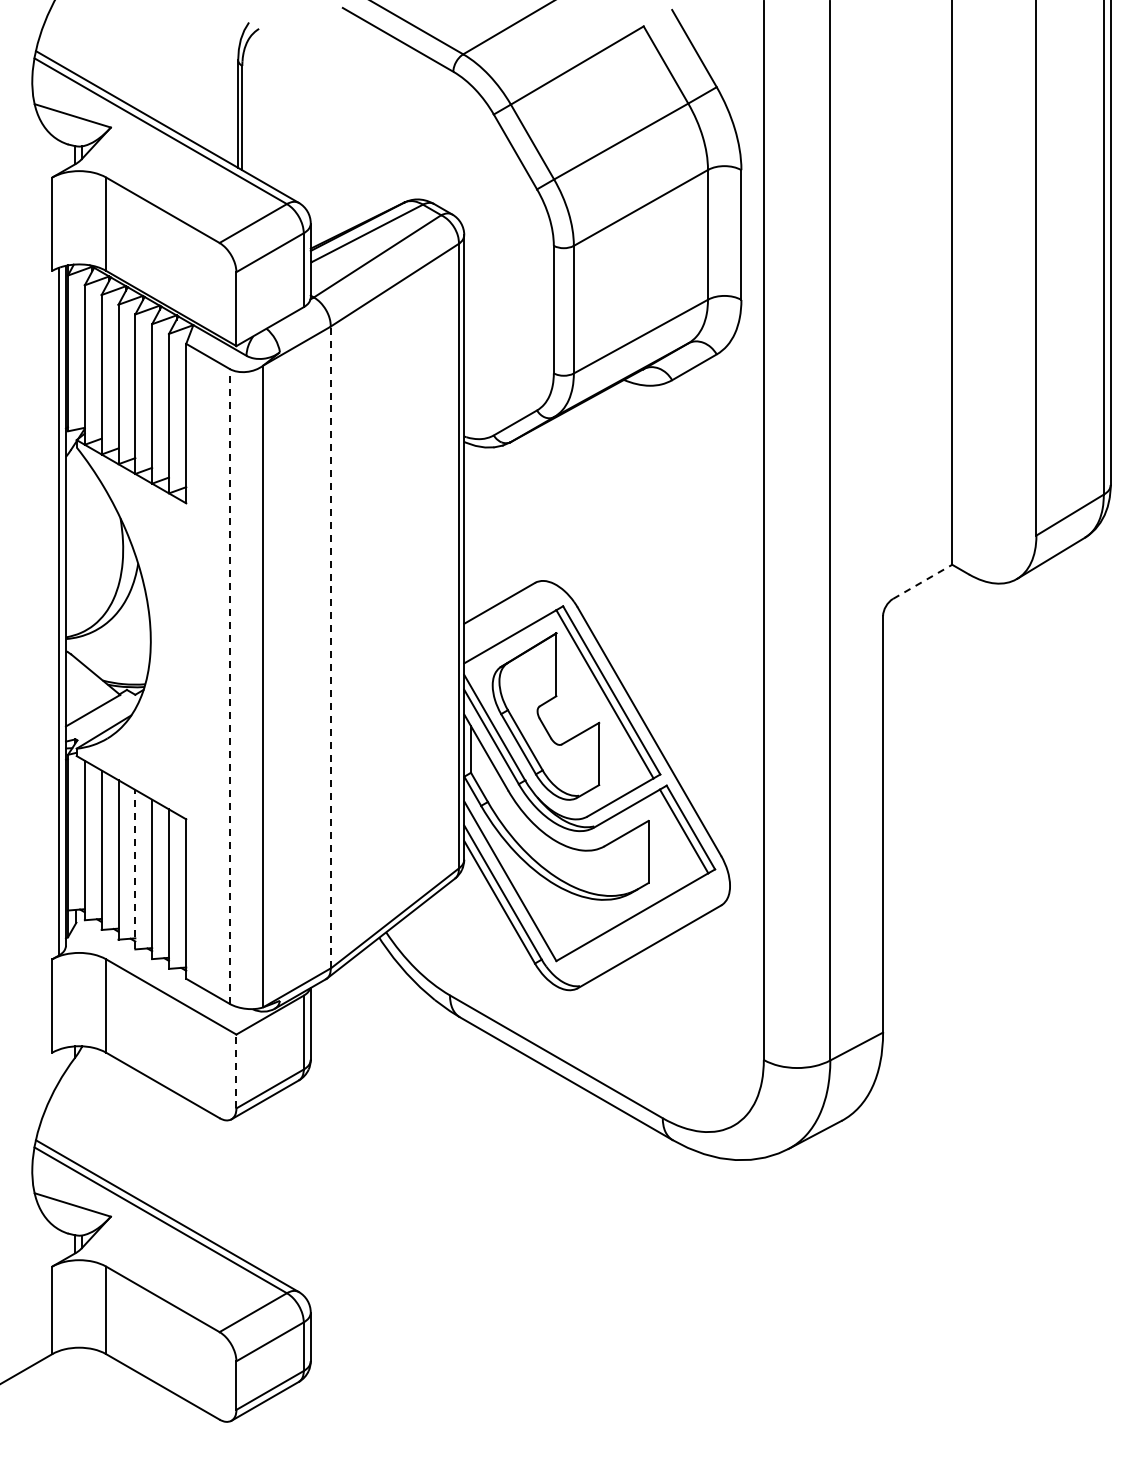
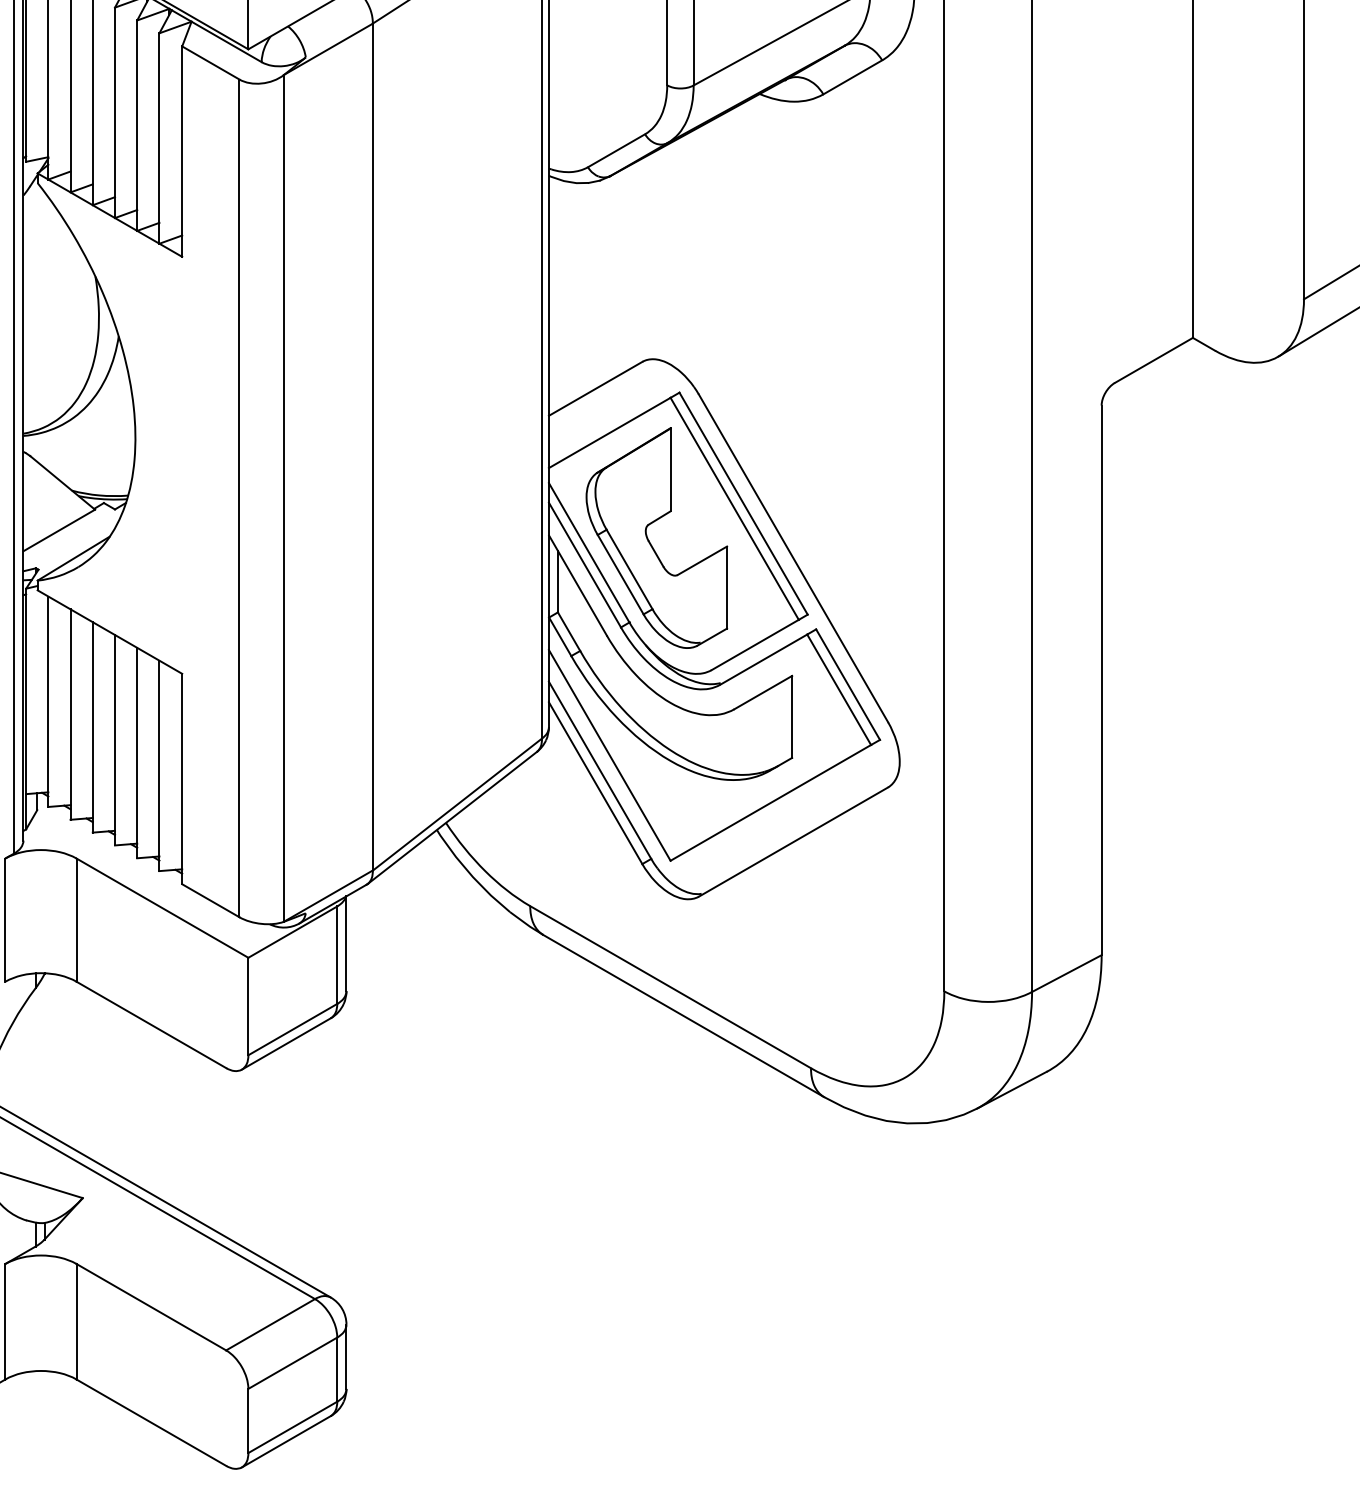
line: (923, 581) -> (1154, 359), dashed -> solid
line: (330, 647) -> (372, 447), dashed -> solid
line: (229, 685) -> (239, 497), dashed -> solid
line: (135, 869) -> (115, 739), dashed -> solid
line: (236, 1071) -> (248, 1006), dashed -> solid

